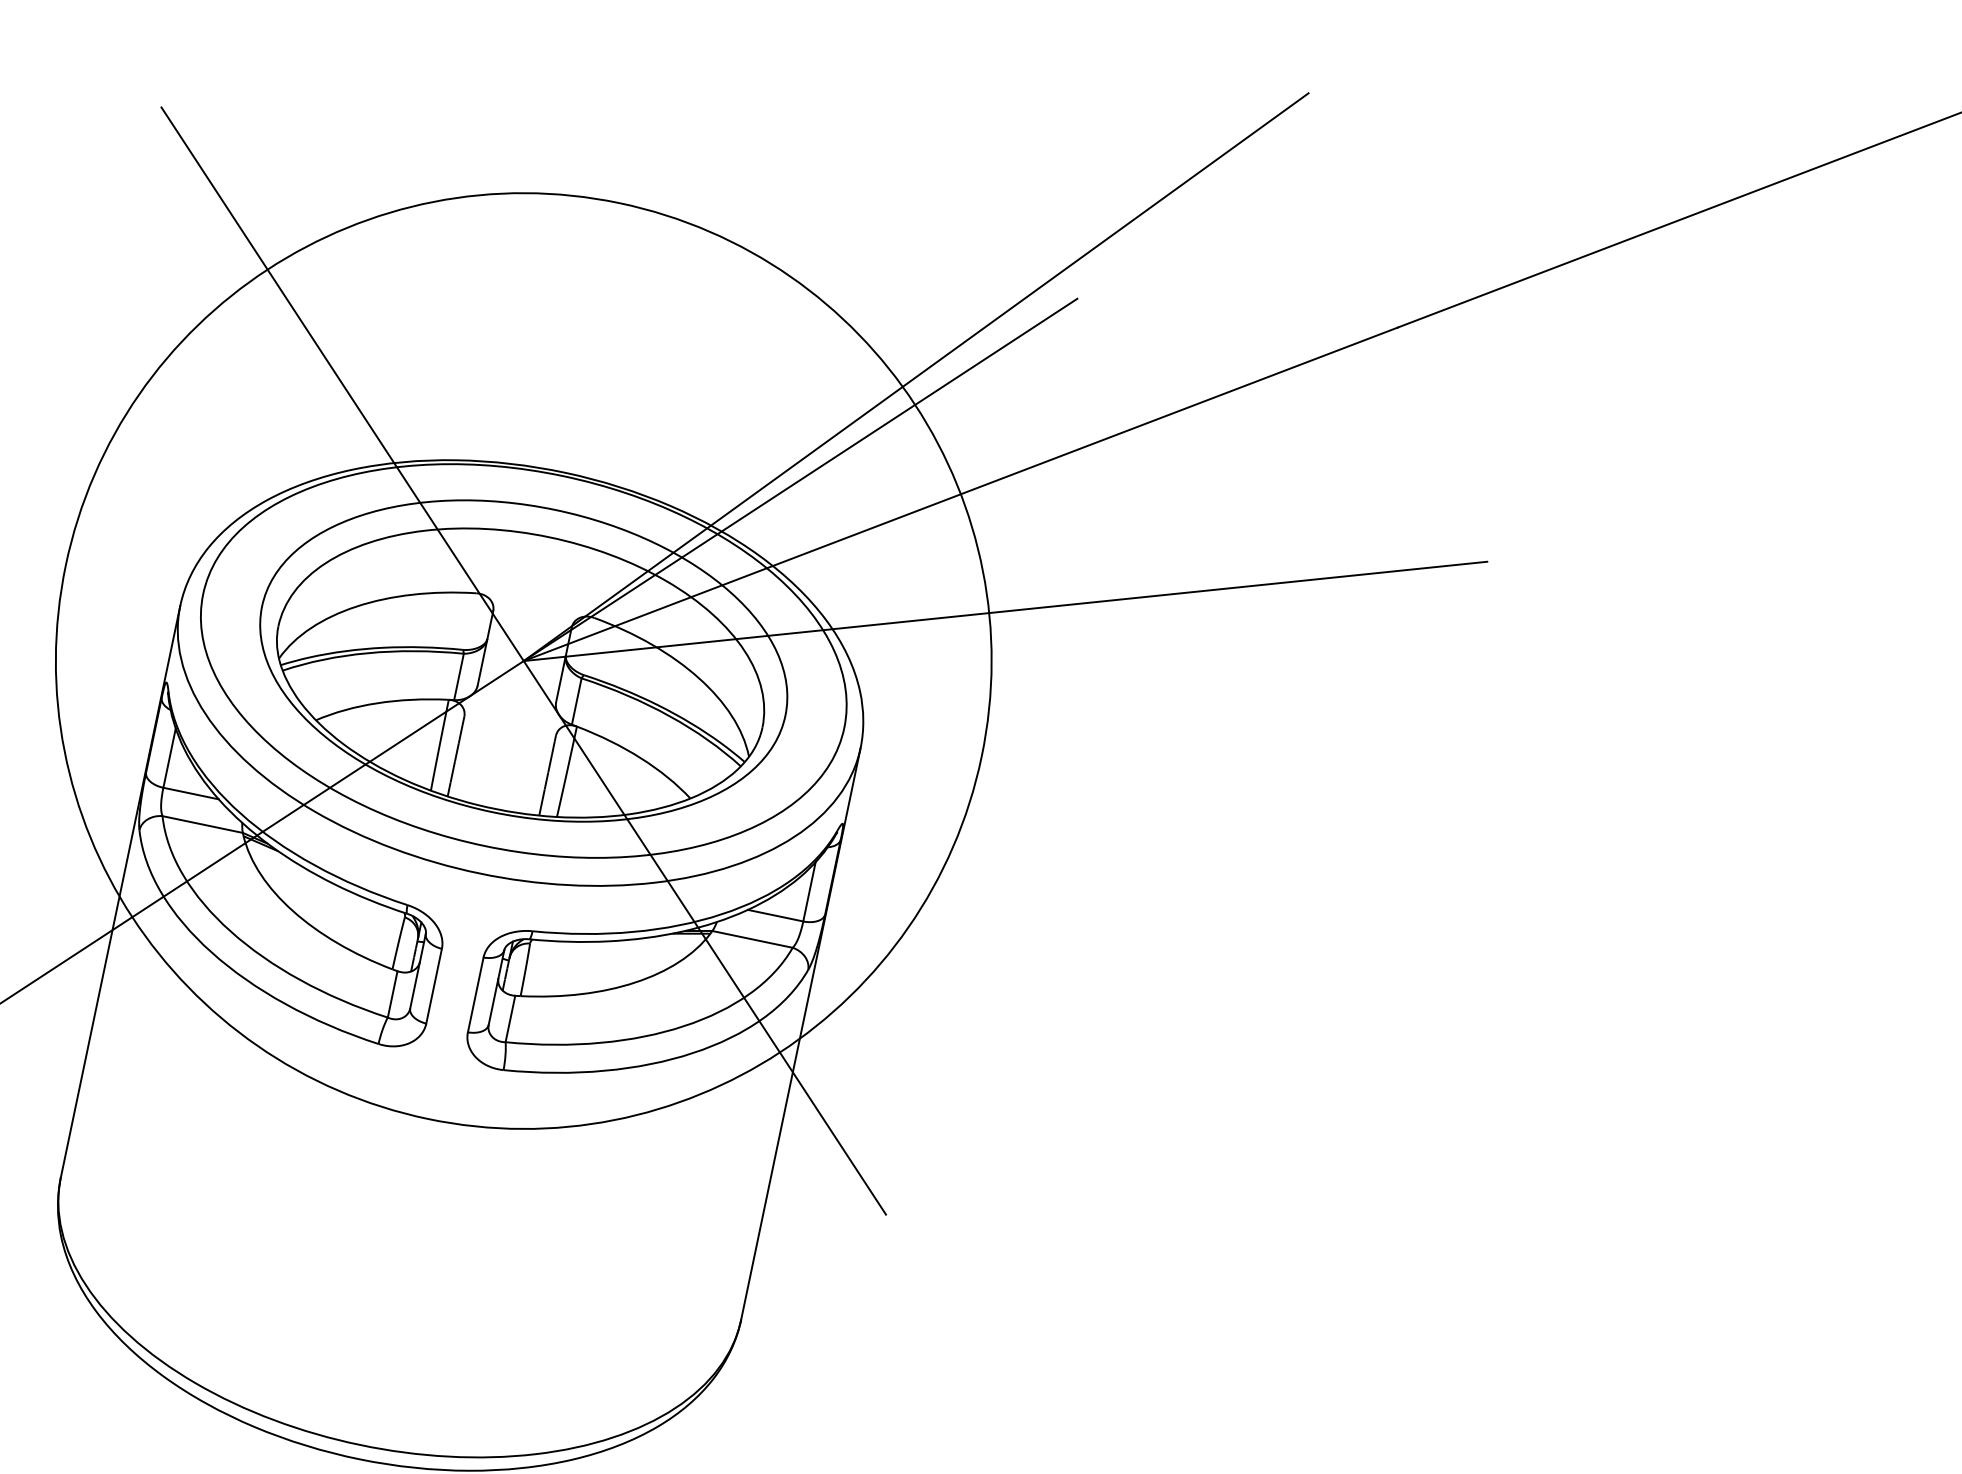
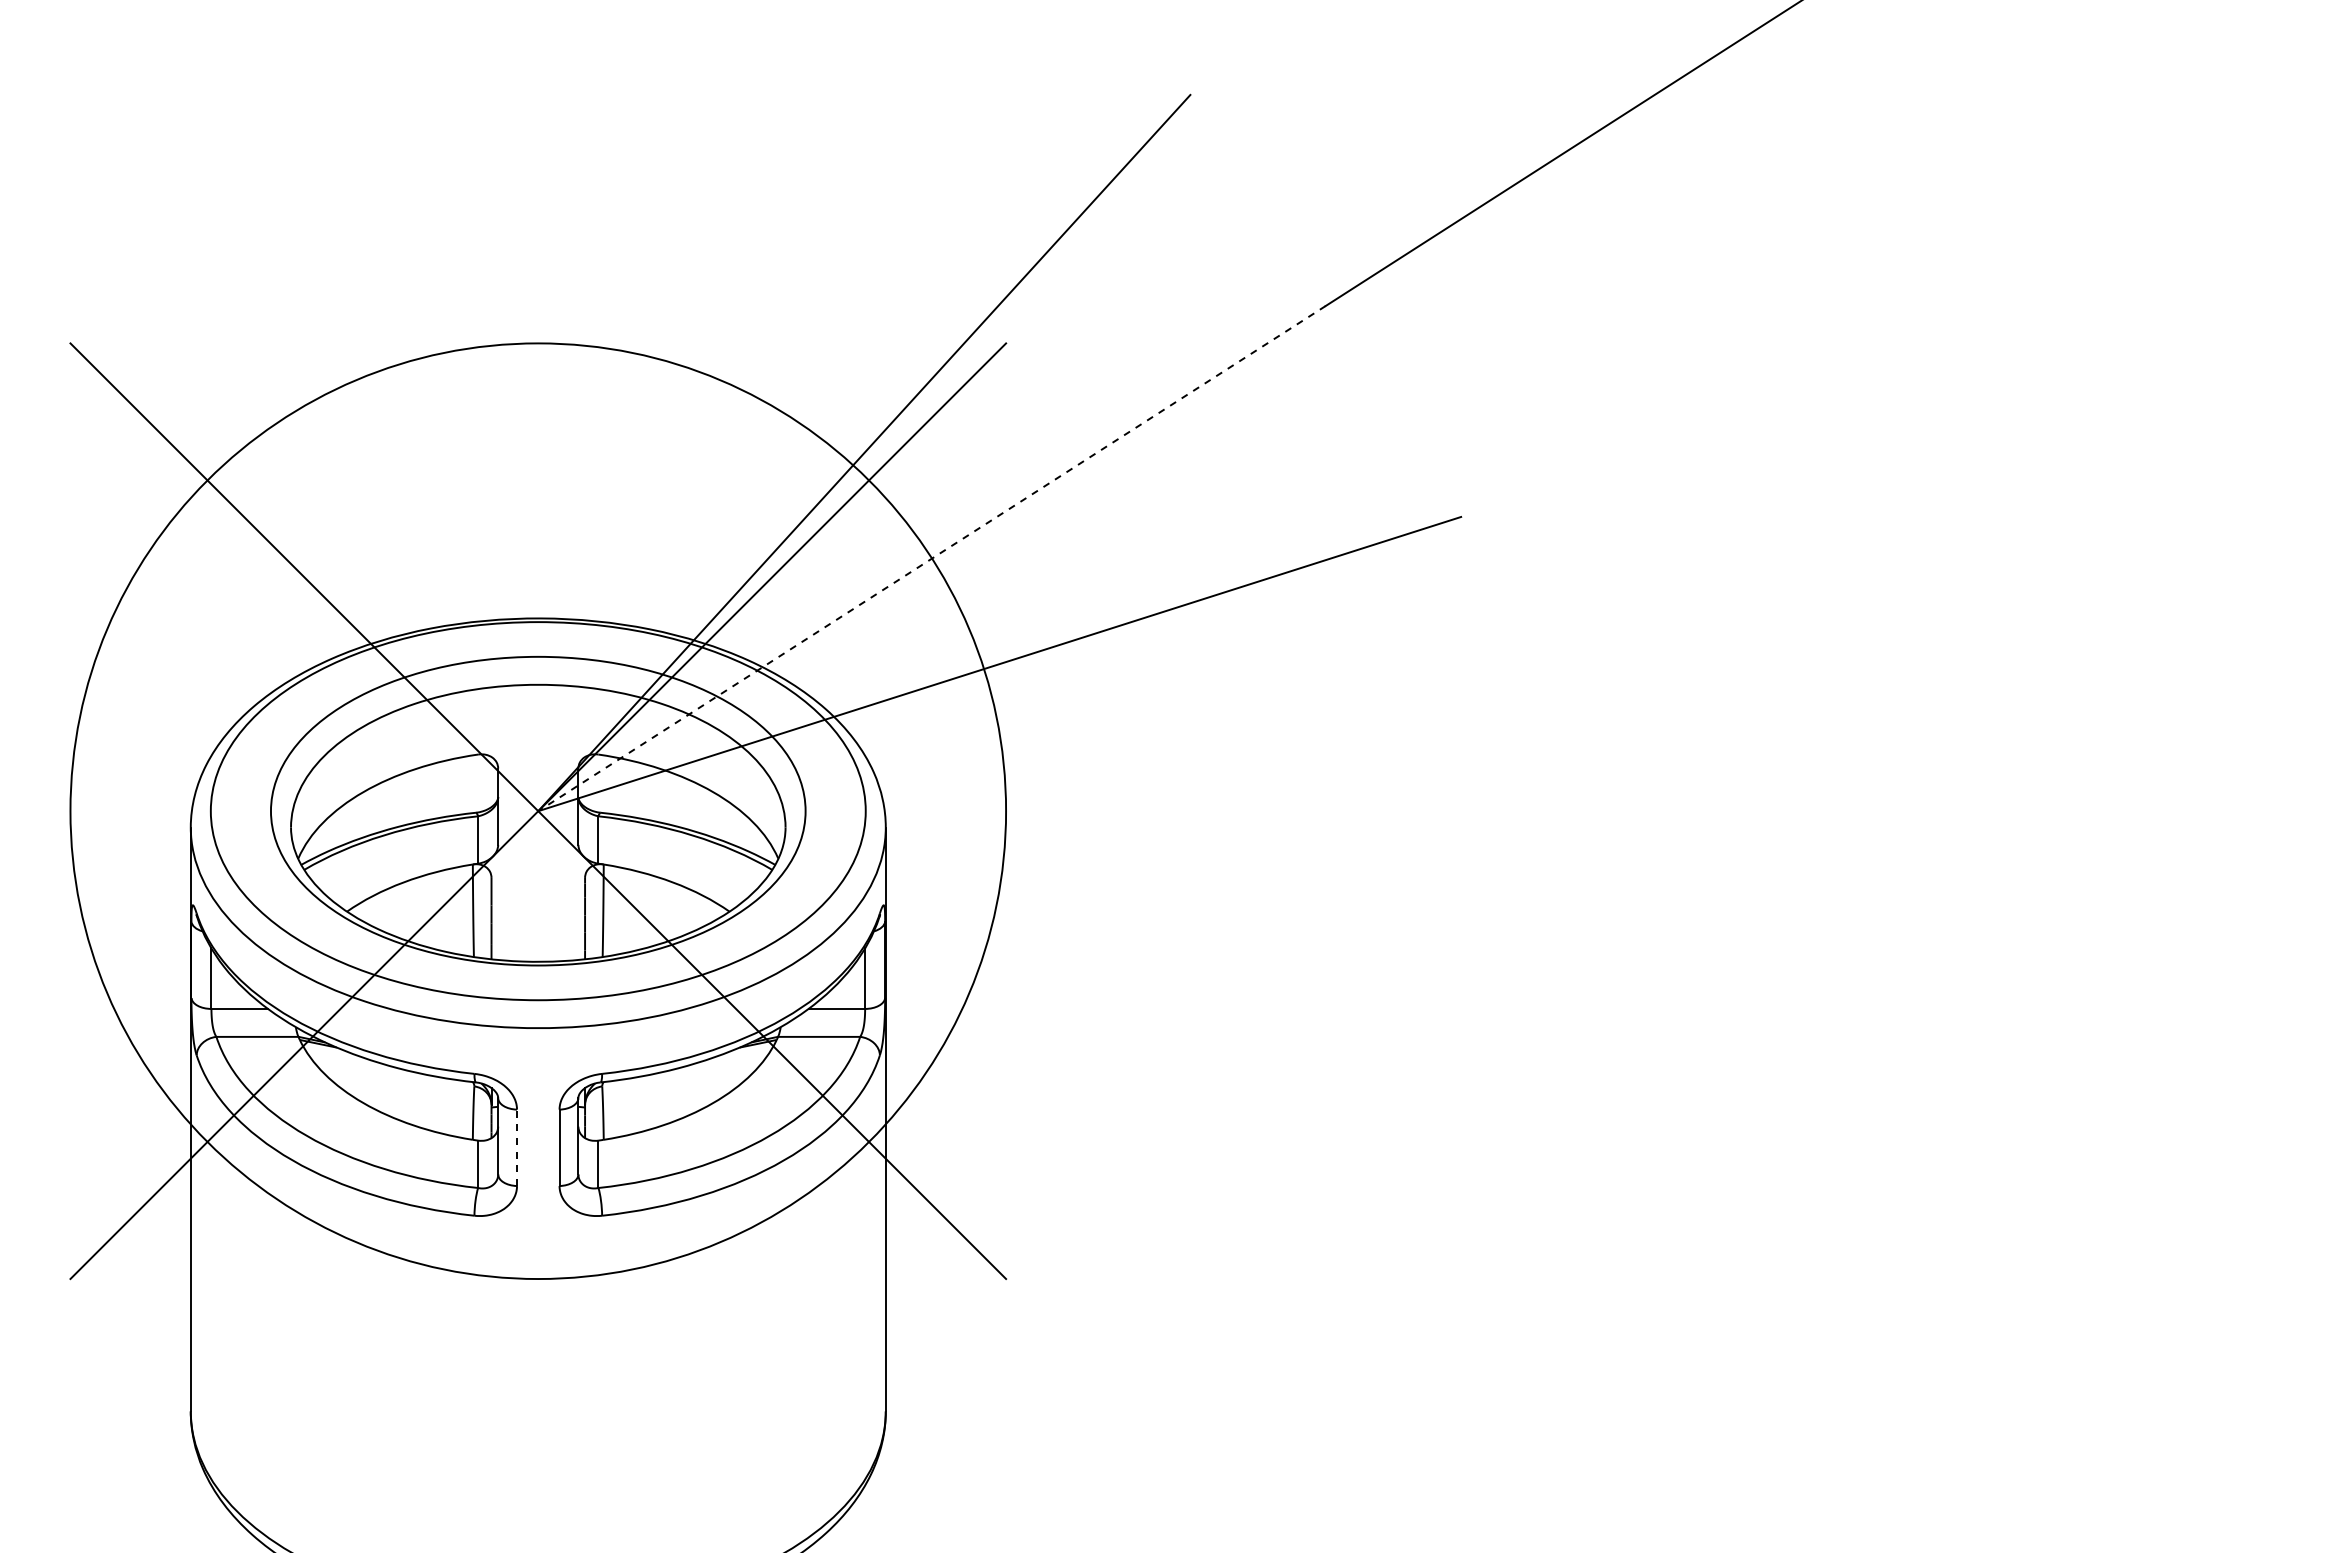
line: (961, 494) -> (932, 558), solid -> dashed
line: (434, 985) -> (517, 1147), solid -> dashed

